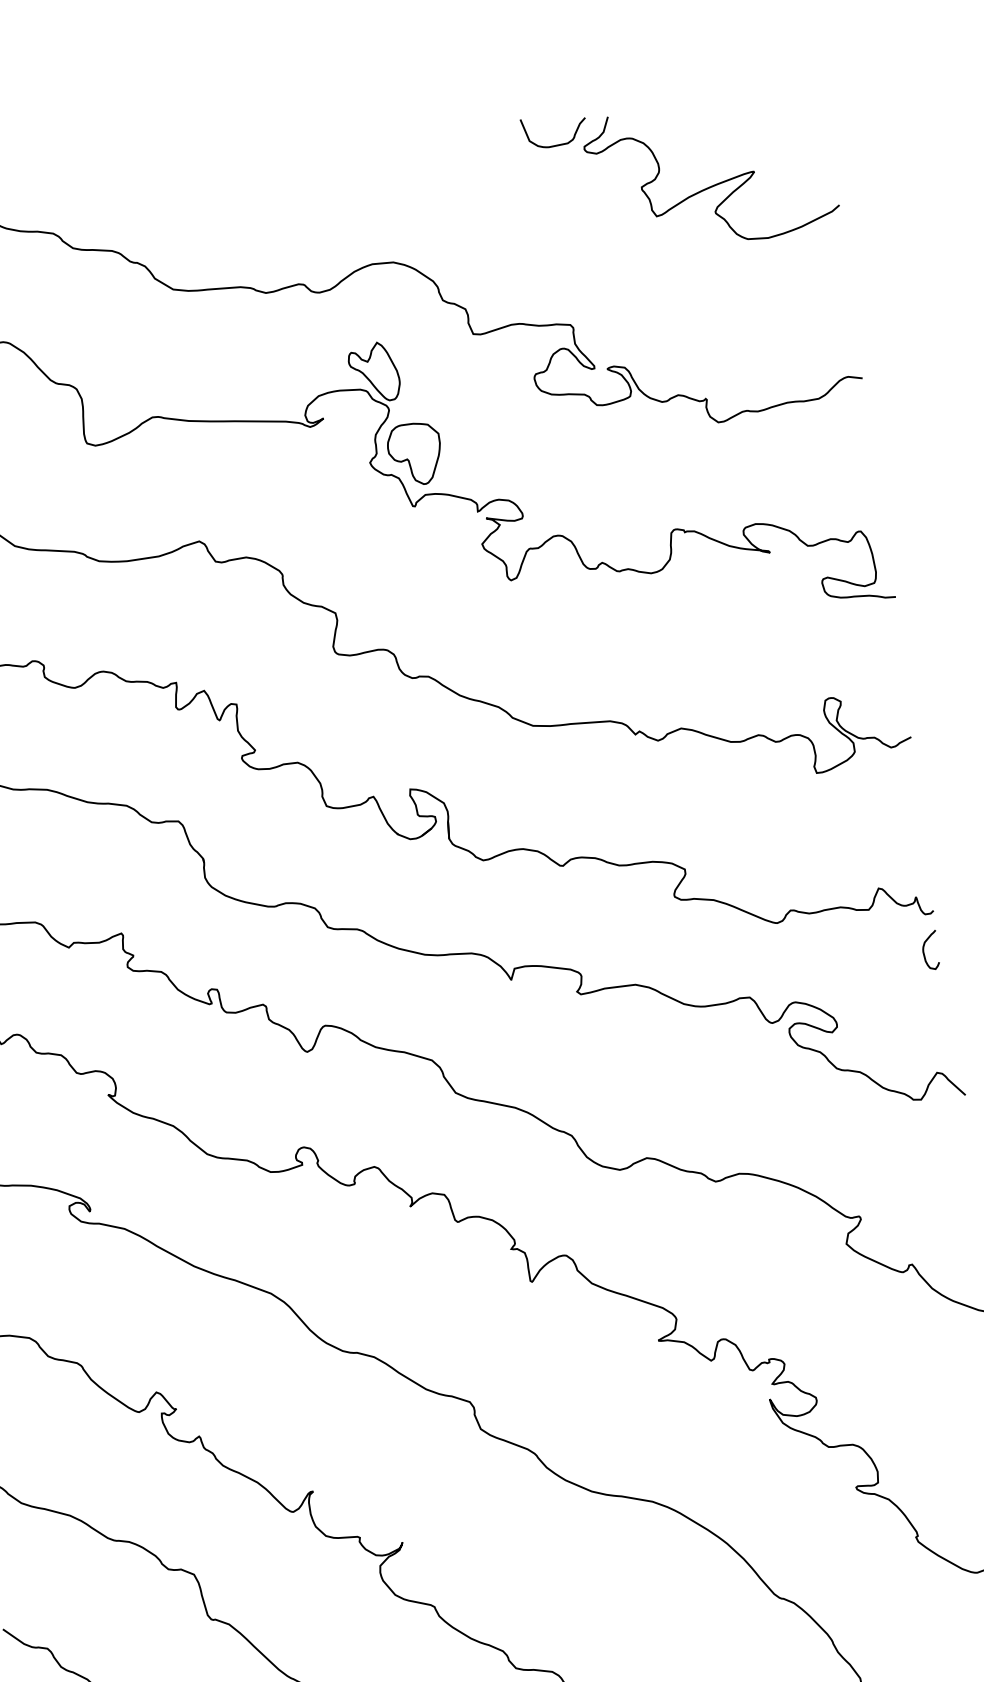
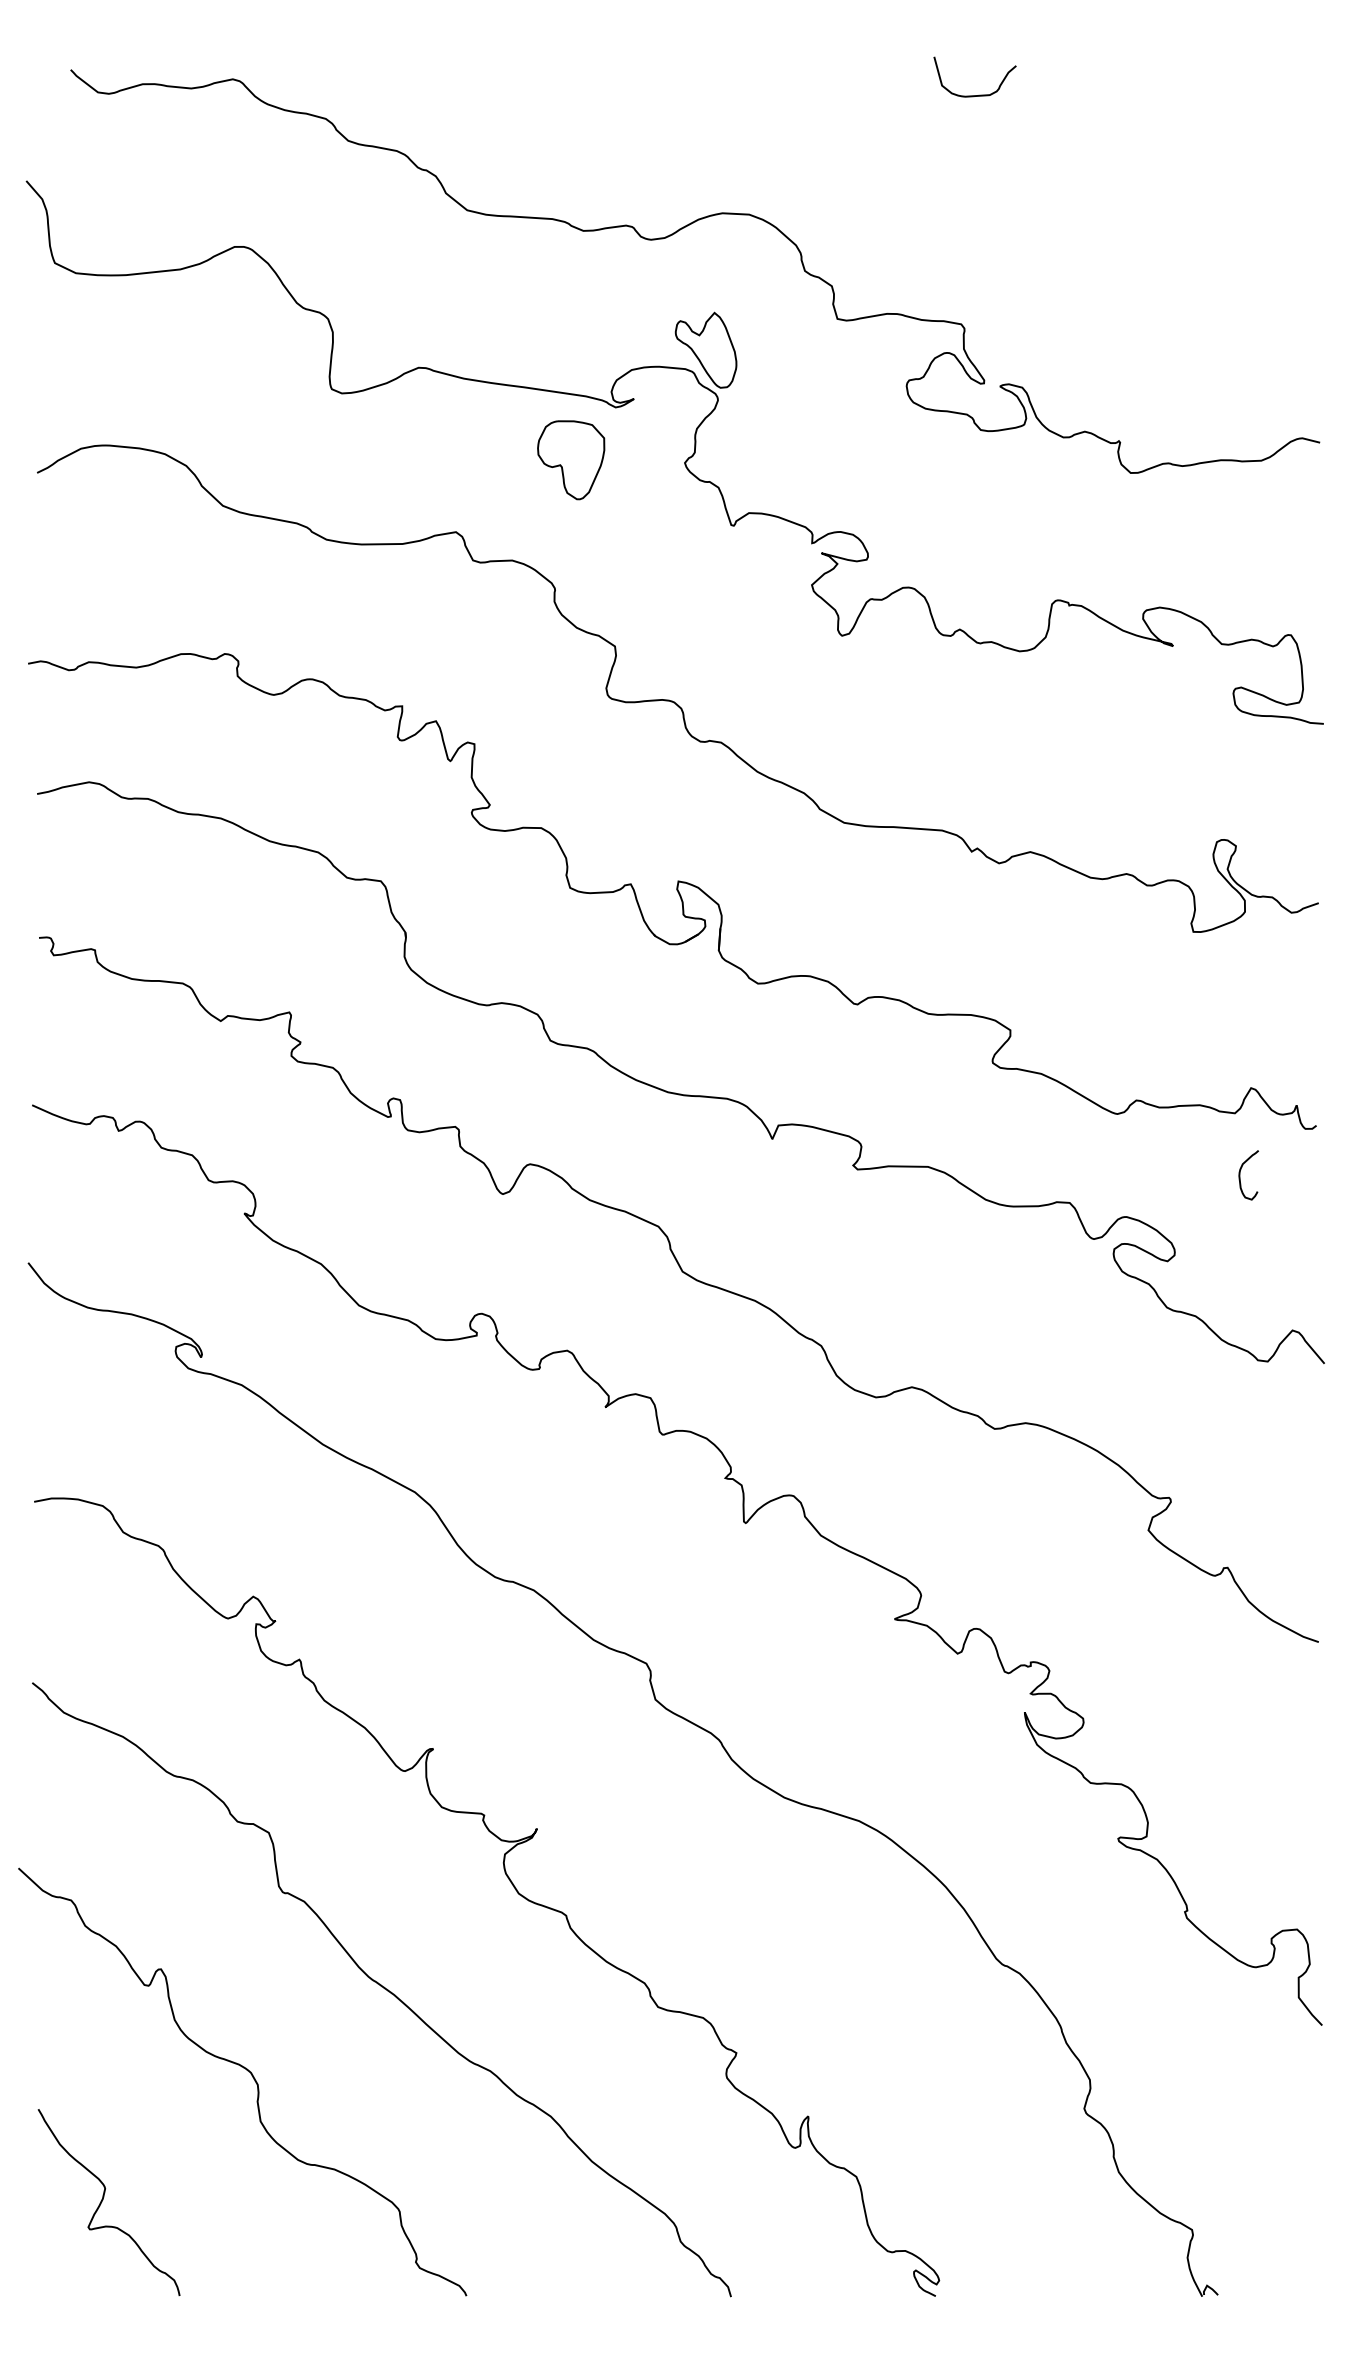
curve: (714, 184) -> (1167, 172), removed
part: (415, 454) -> (571, 460), moved
curve: (924, 951) -> (1240, 1175), moved

